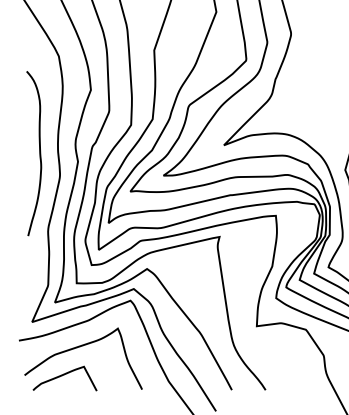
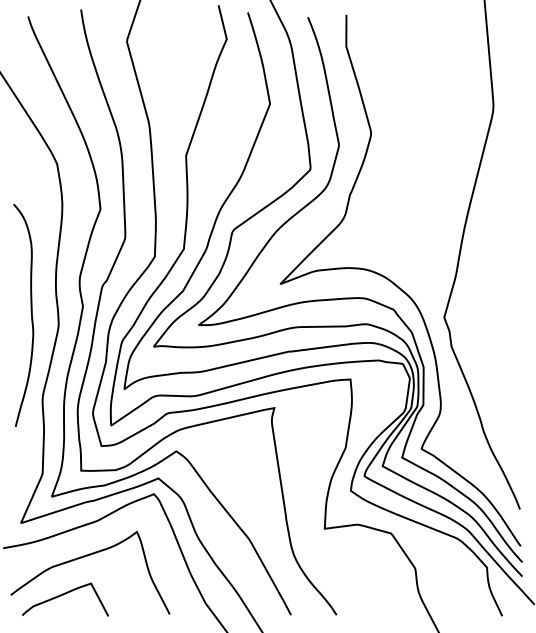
curve: (39, 151) -> (30, 312), moved

